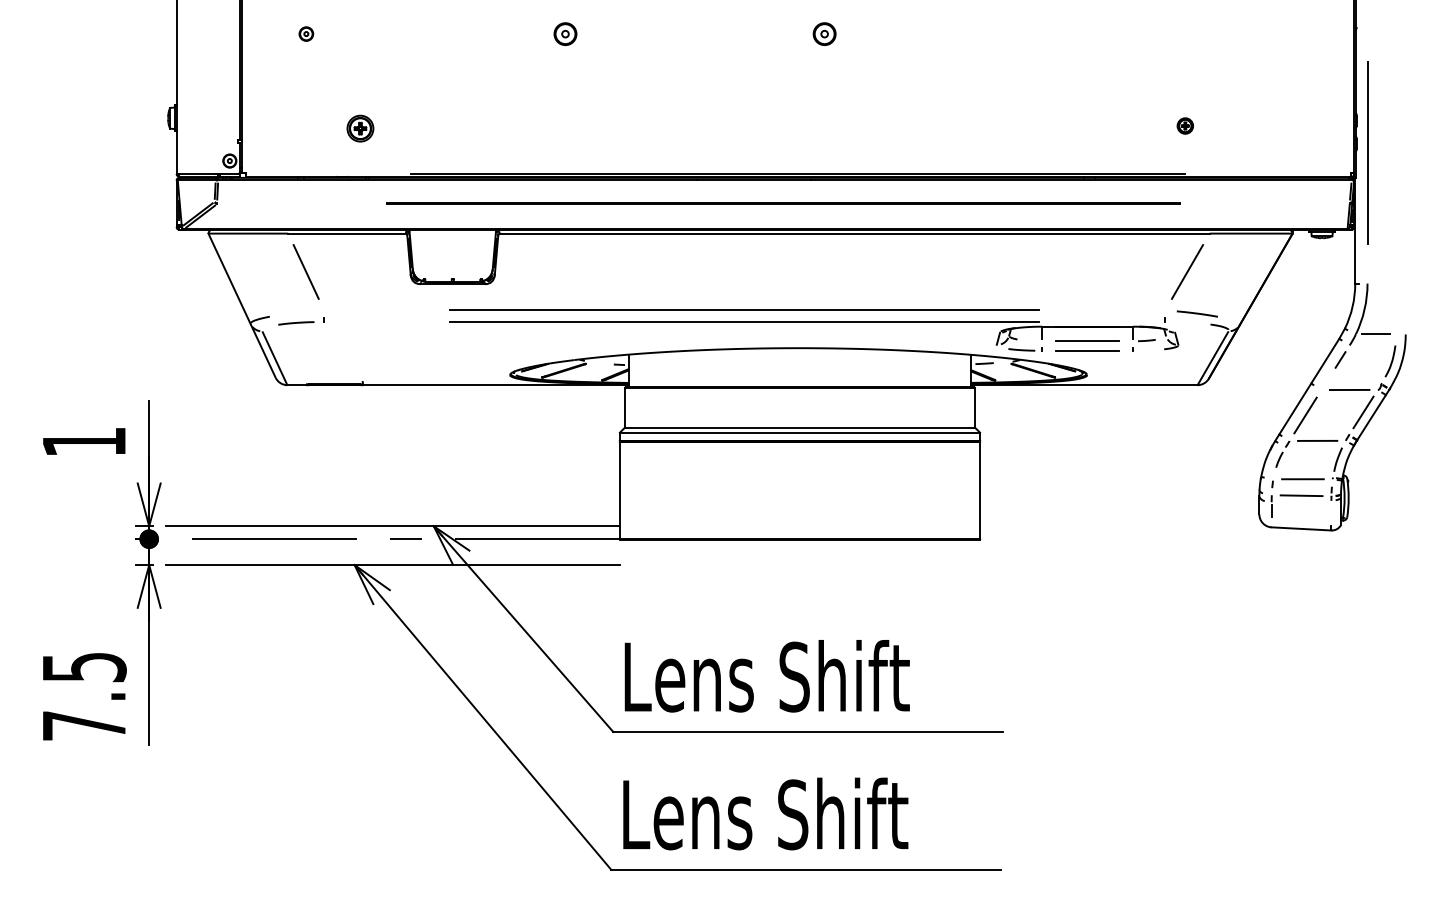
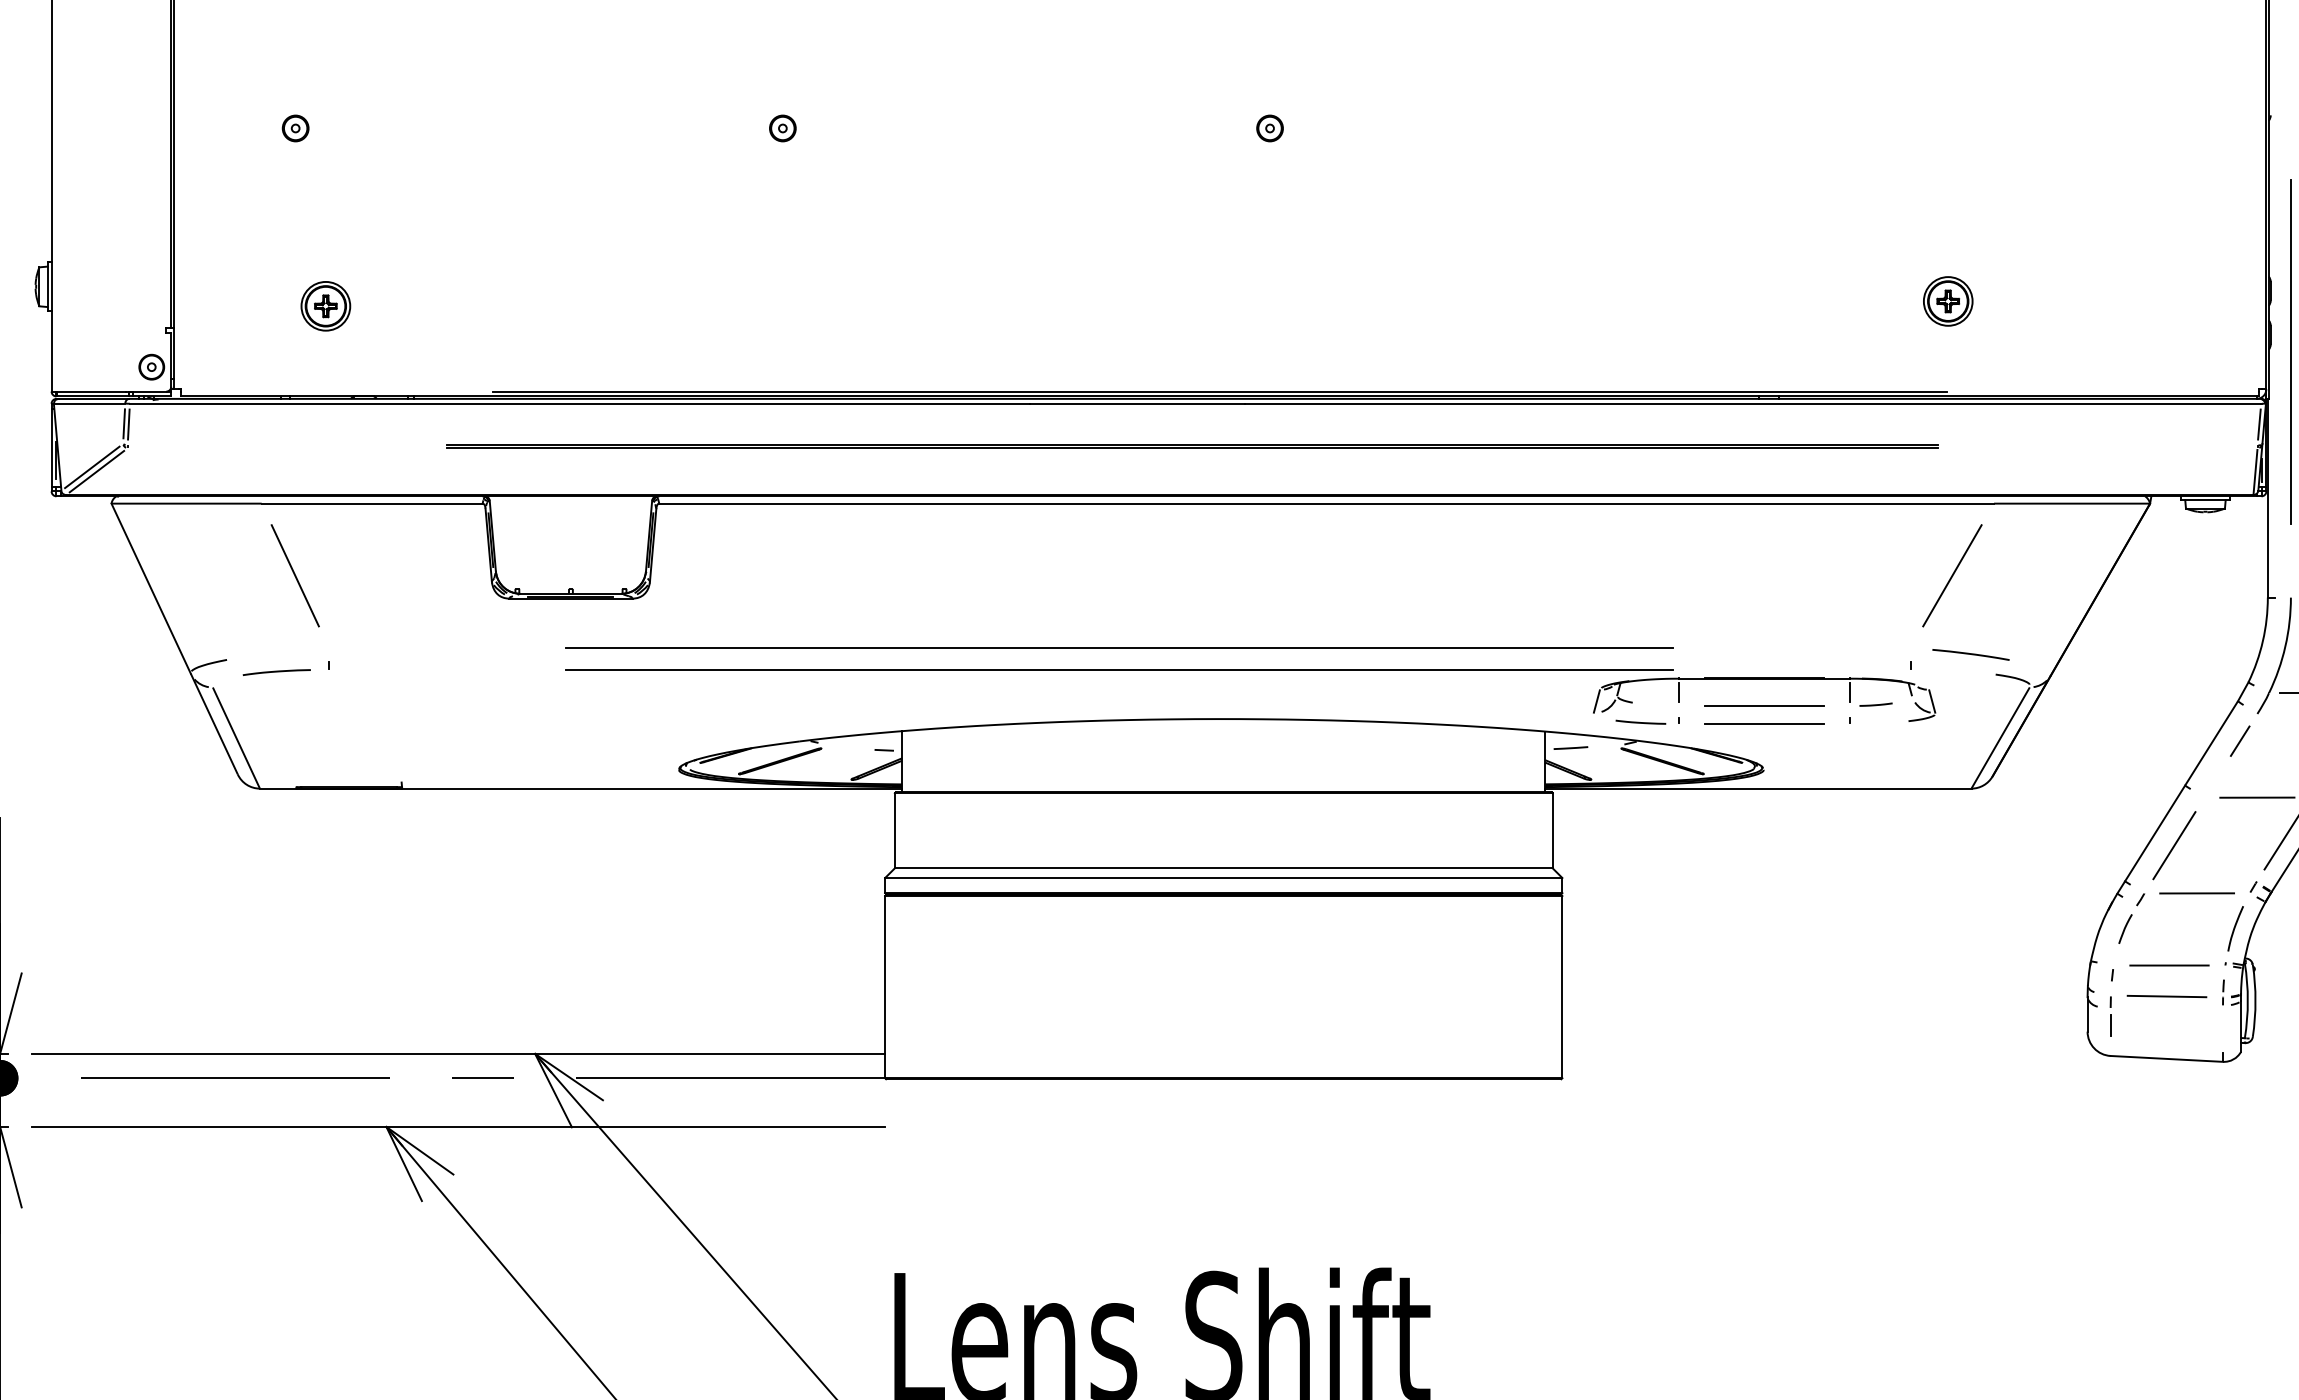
part: (565, 33) -> (782, 127), size x0.62
part: (824, 33) -> (1269, 127), size x0.62
part: (1185, 125) -> (1948, 300), size x1.67
part: (360, 128) -> (325, 306), moved

